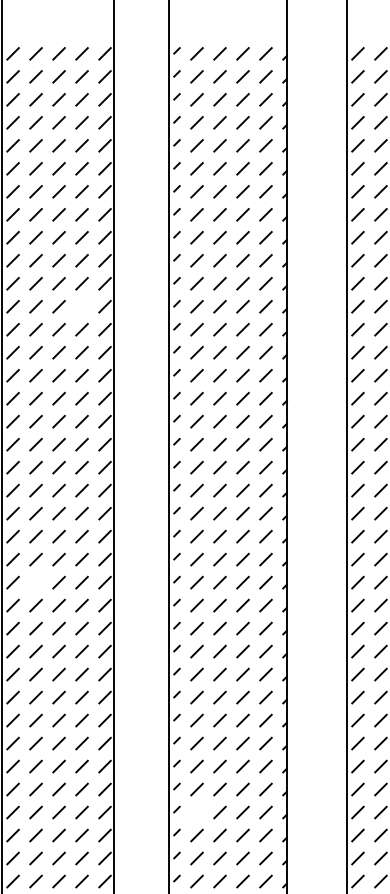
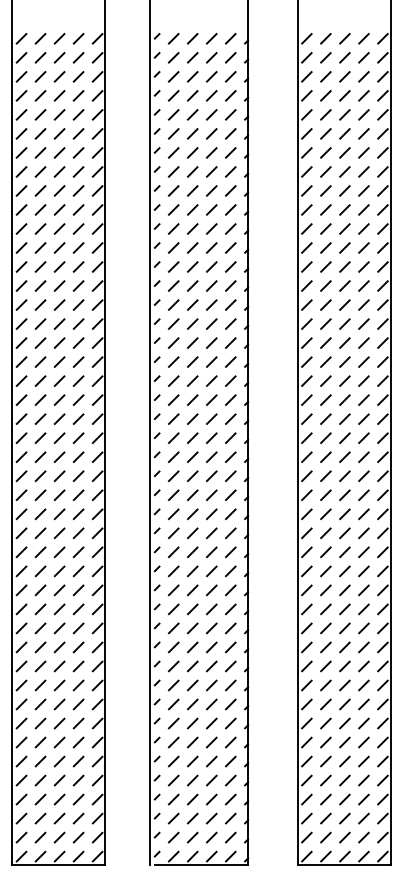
line: (81, 306) -> (78, 247), added
line: (35, 582) -> (40, 476), added
line: (196, 812) -> (173, 666), added

